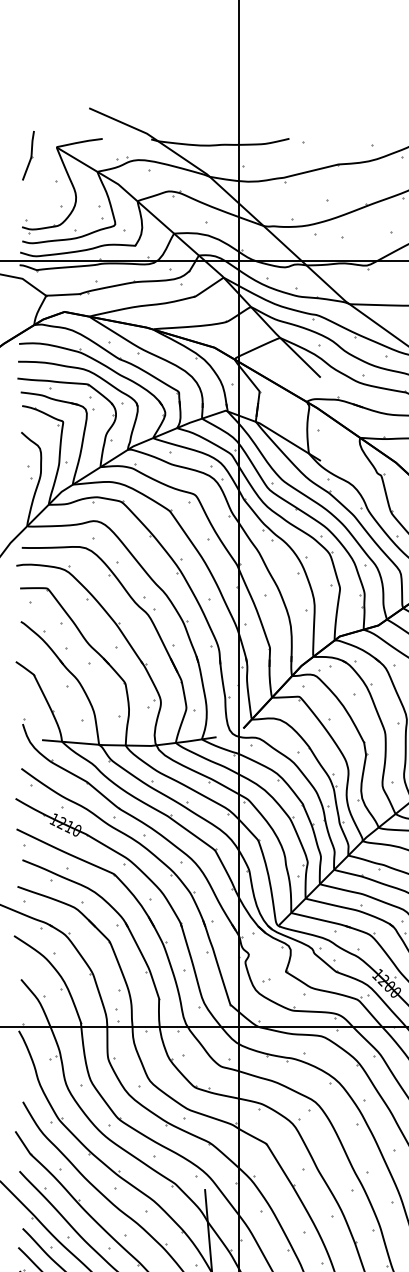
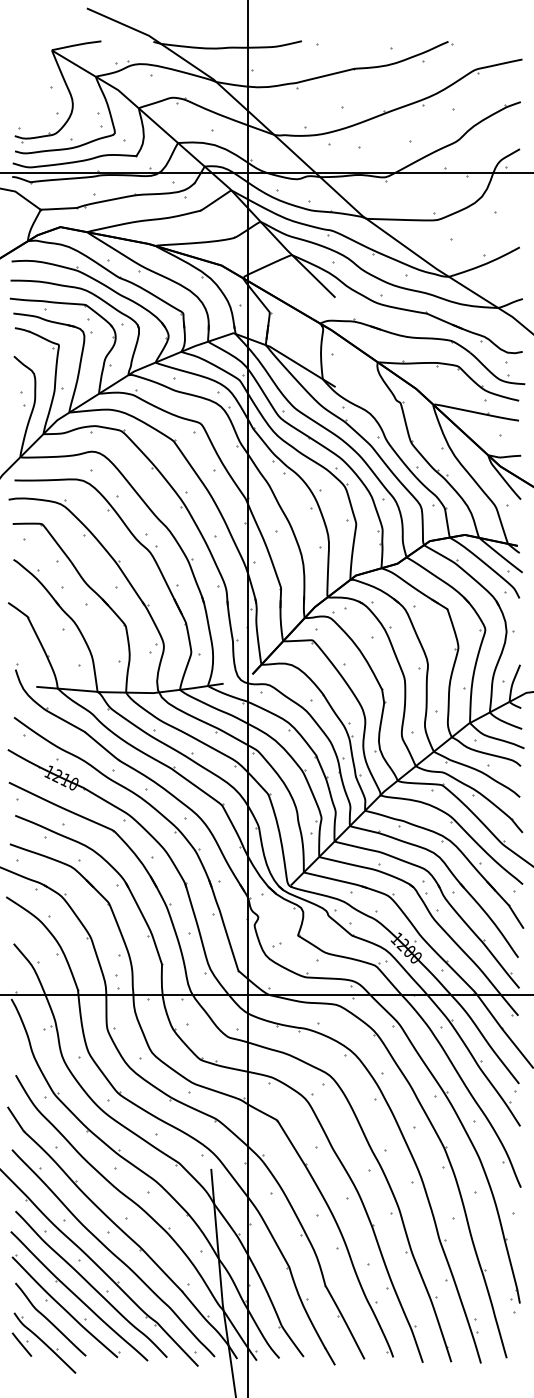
part: (28, 155) -> (21, 59), removed

